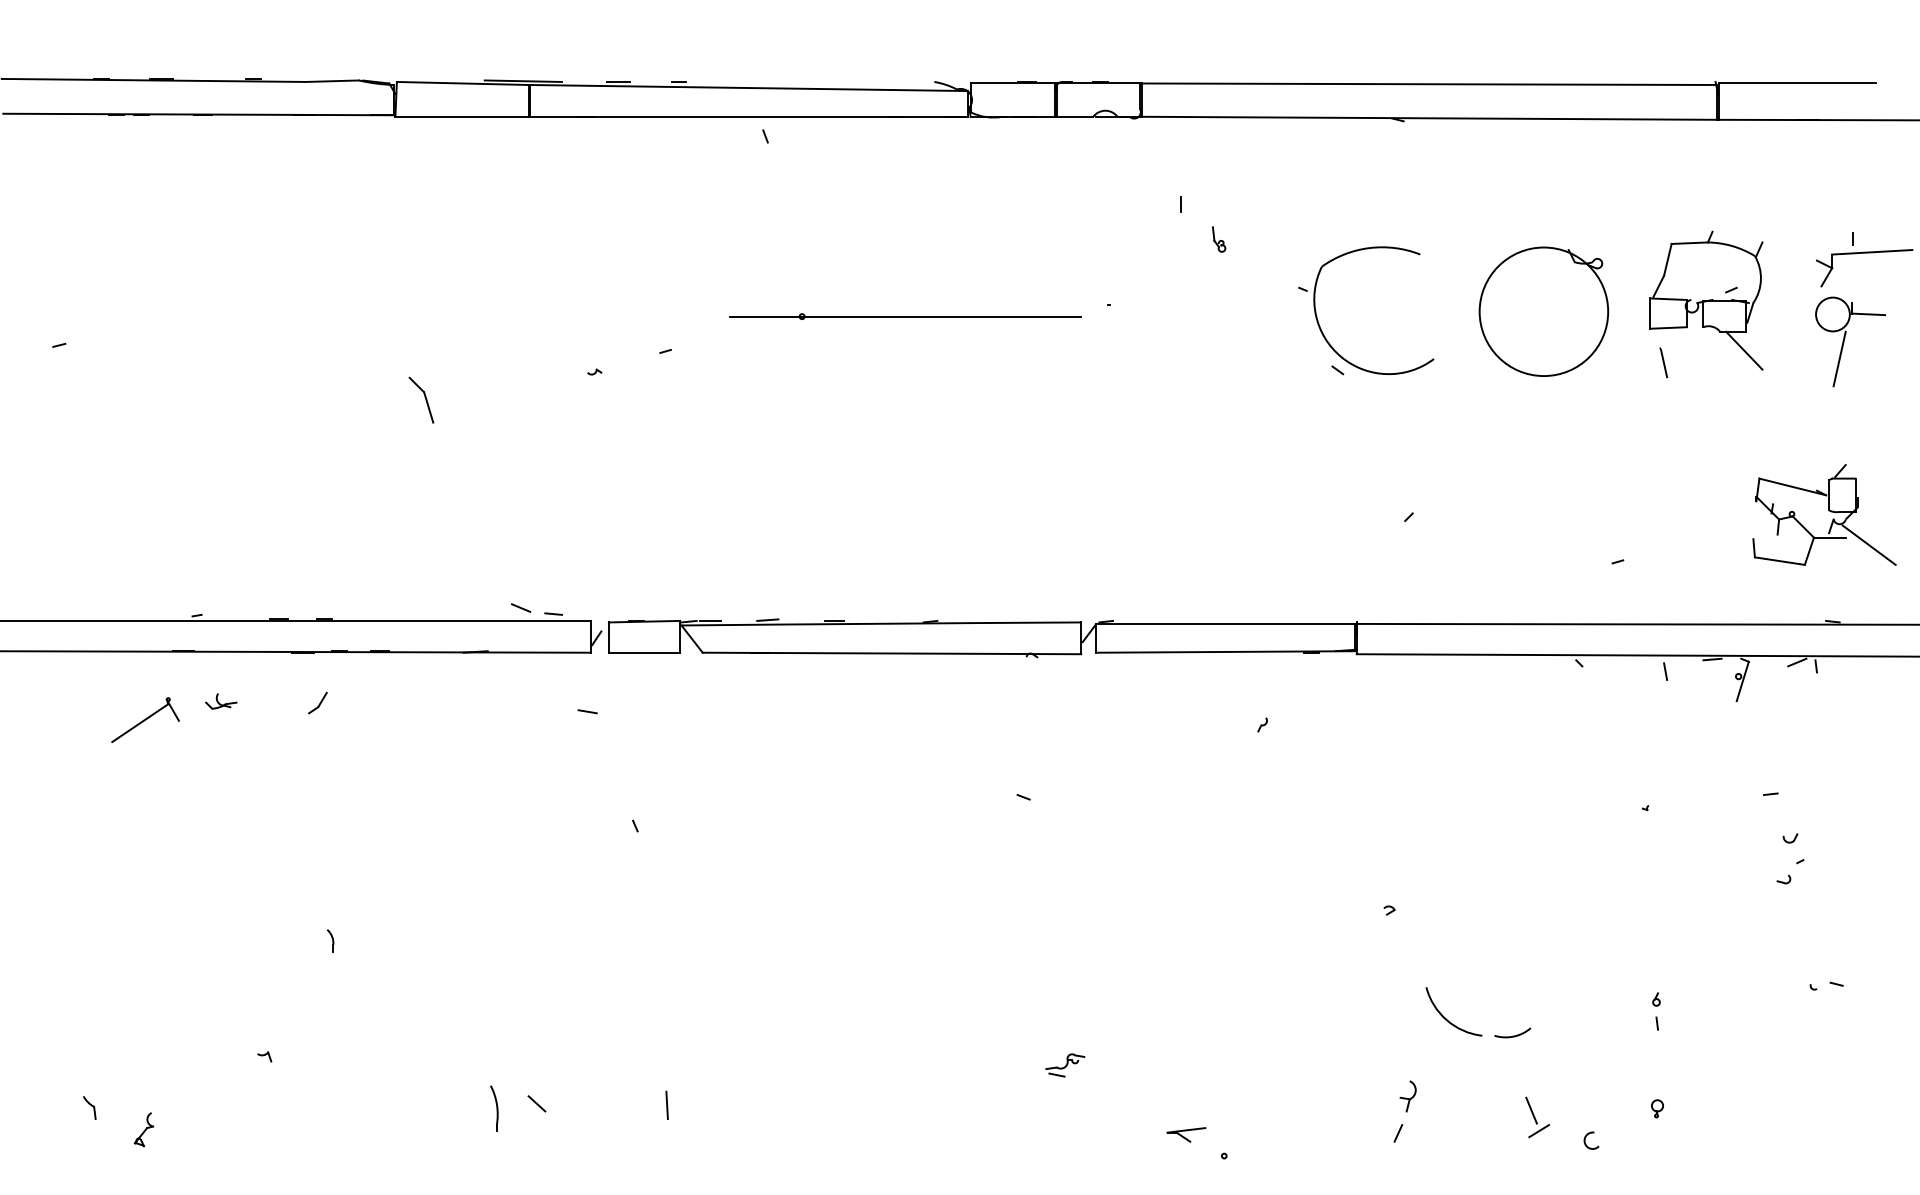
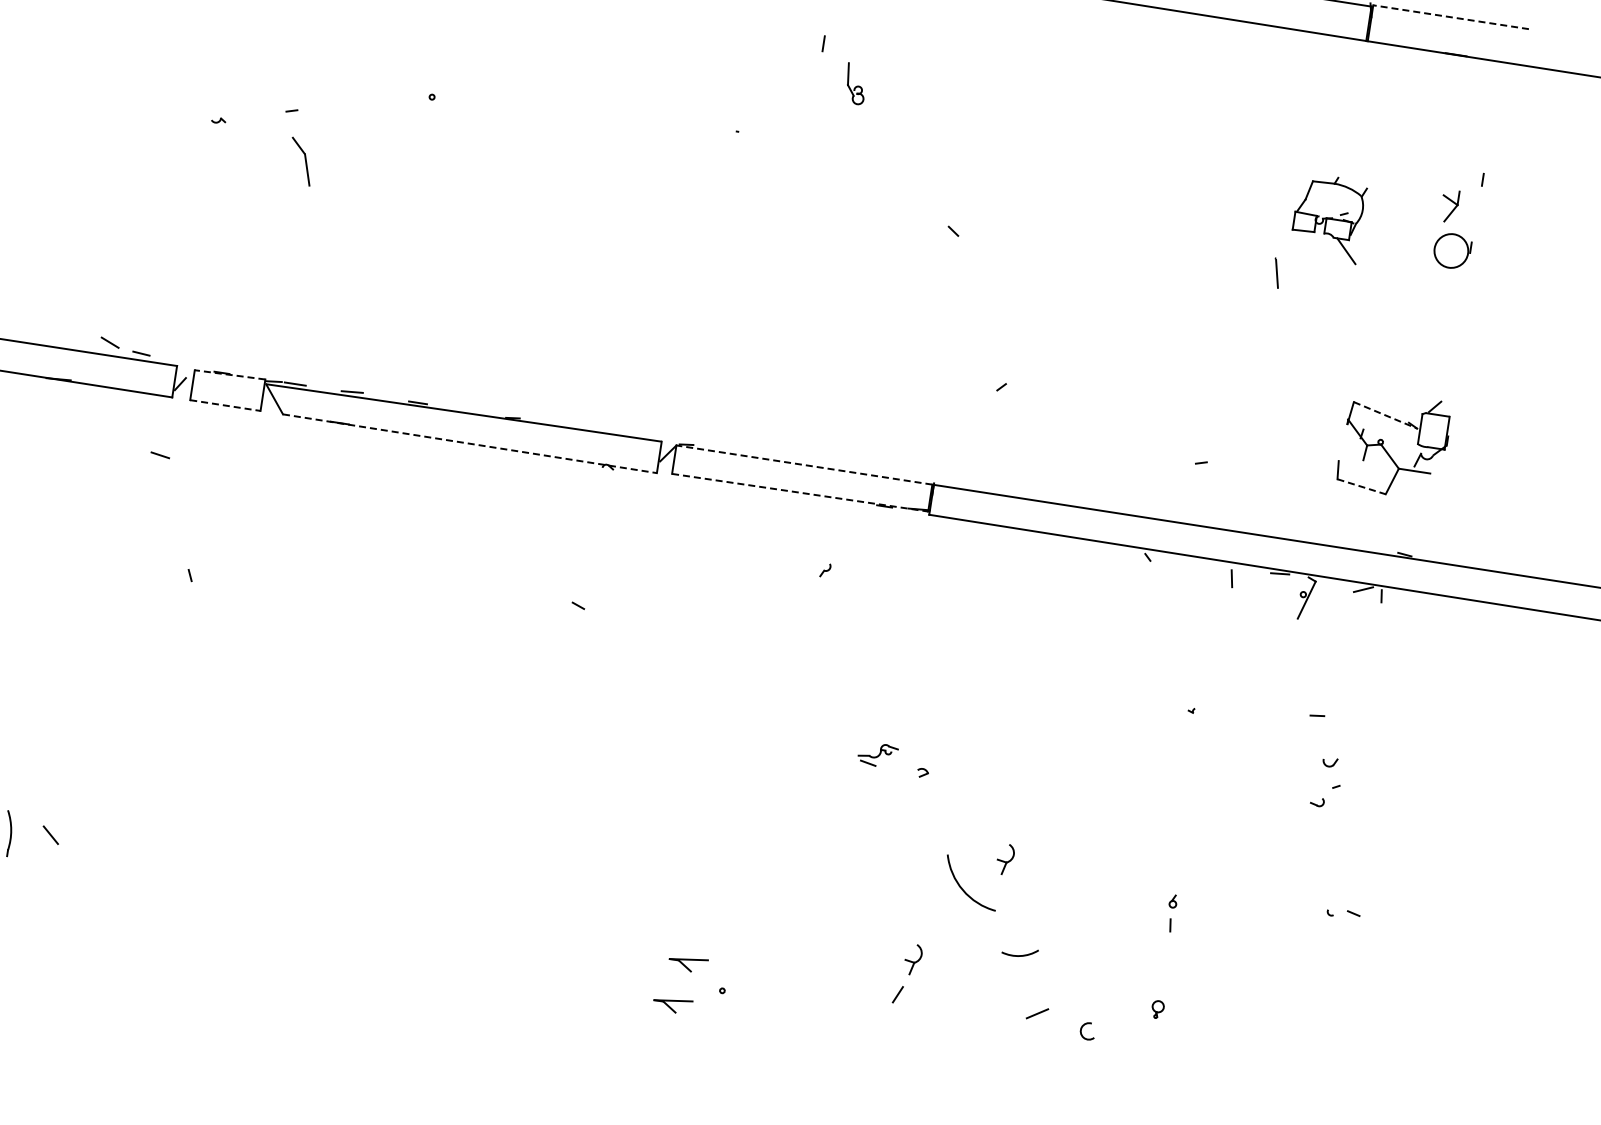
line: (1797, 83) -> (1451, 17), solid -> dashed
part: (1219, 239) -> (856, 84), size x1.6
line: (1872, 252) -> (1499, 195), removed
part: (1706, 300) -> (1328, 218), size x0.6
part: (1543, 311) -> (1165, 204), removed
line: (1868, 314) -> (1486, 256), removed
line: (905, 316) -> (534, 112), removed
part: (1321, 328) -> (943, 187), removed
line: (1839, 358) -> (1451, 295), removed
part: (421, 399) -> (301, 161), moved
line: (1793, 487) -> (1386, 416), solid -> dashed
line: (1868, 544) -> (1451, 483), removed
line: (1780, 561) -> (1362, 487), solid -> dashed
line: (644, 621) -> (230, 374), solid -> dashed
line: (1225, 623) -> (804, 464), solid -> dashed
line: (1226, 651) -> (800, 492), solid -> dashed
line: (644, 652) -> (225, 405), solid -> dashed
line: (892, 653) -> (470, 443), solid -> dashed
part: (1483, 983) -> (1004, 859), added
arc: (1512, 1035) -> (1019, 954), moved
part: (1065, 1065) -> (878, 755), moved
line: (666, 1105) -> (178, 856), removed
line: (1531, 1110) -> (1033, 992), removed
part: (1177, 1177) -> (672, 1004), added

